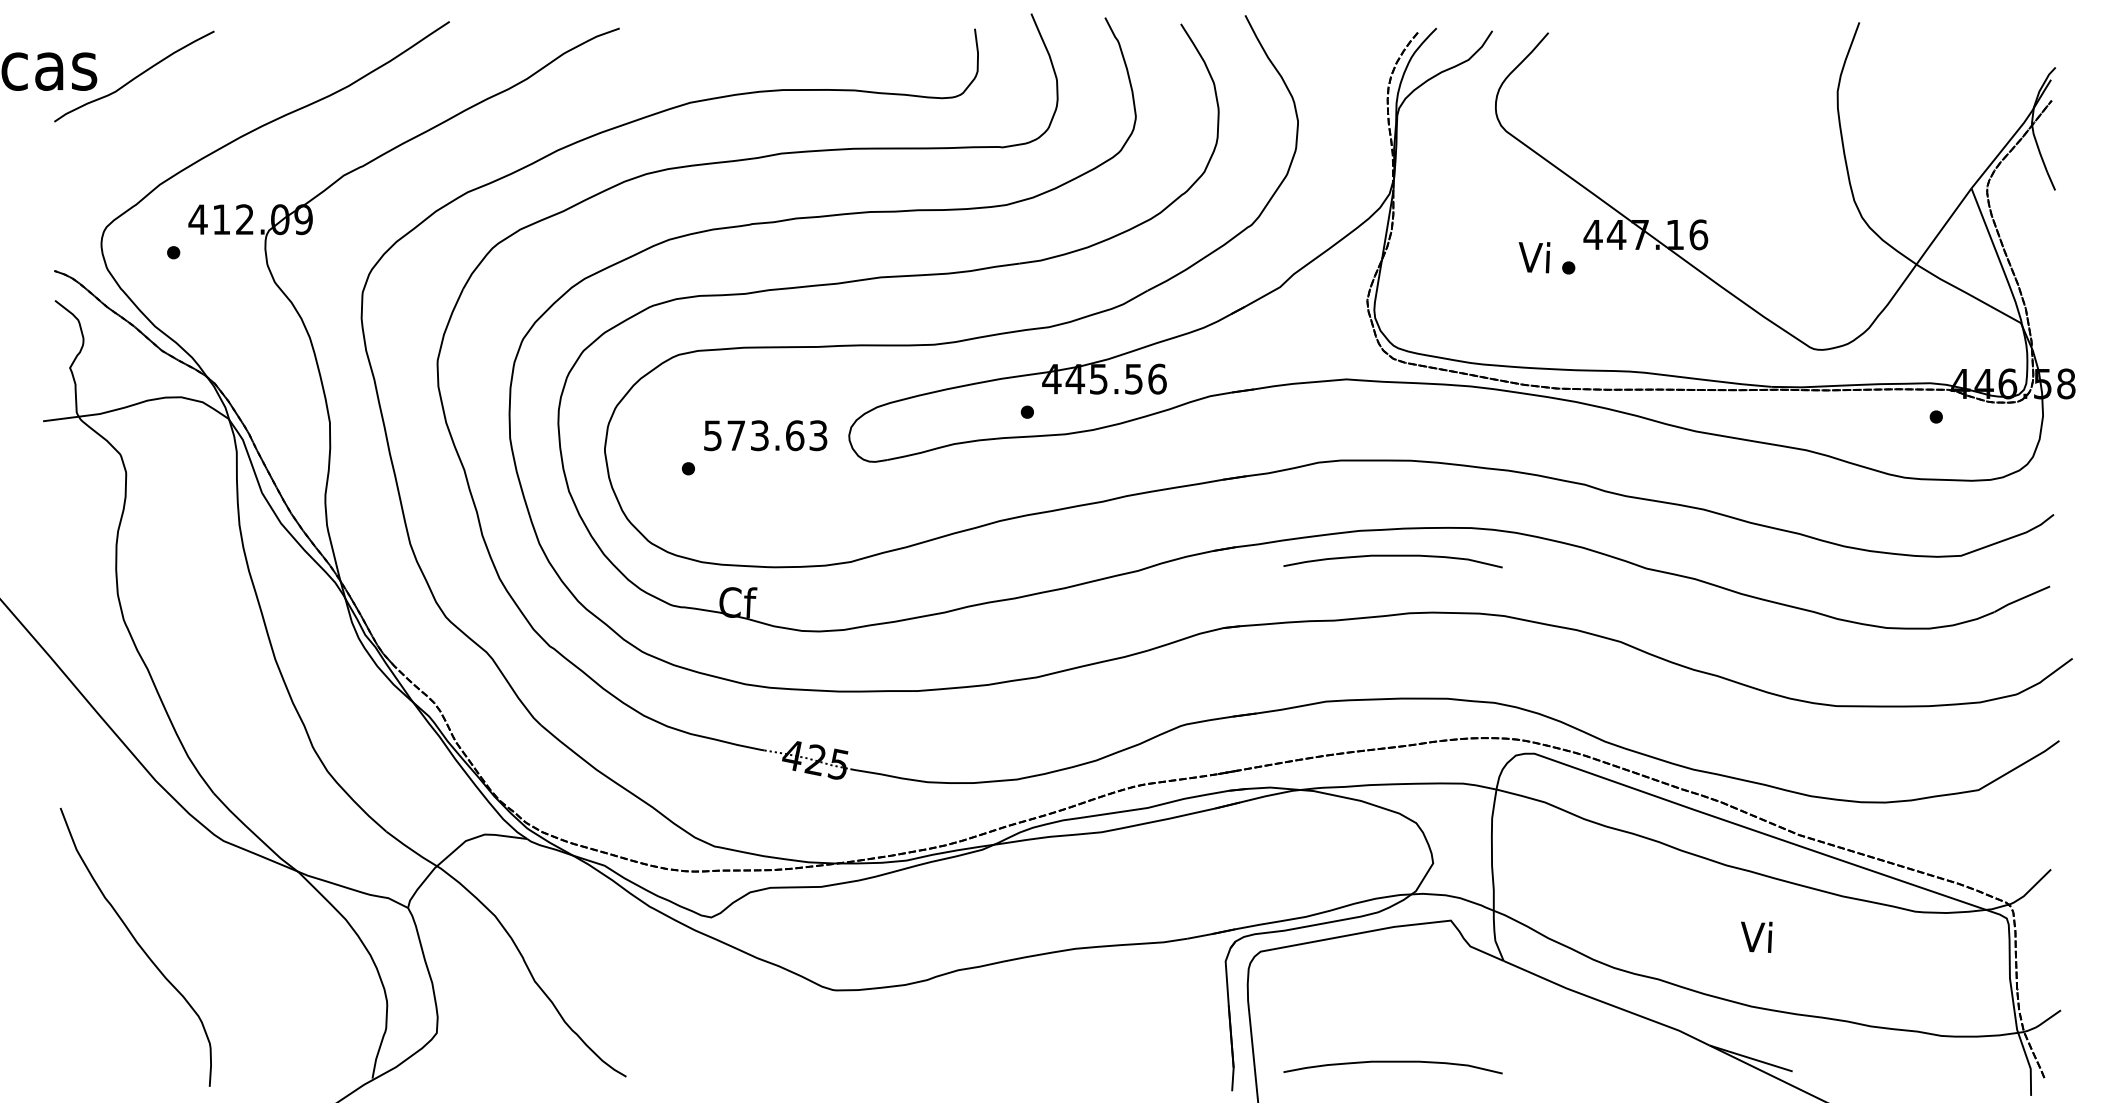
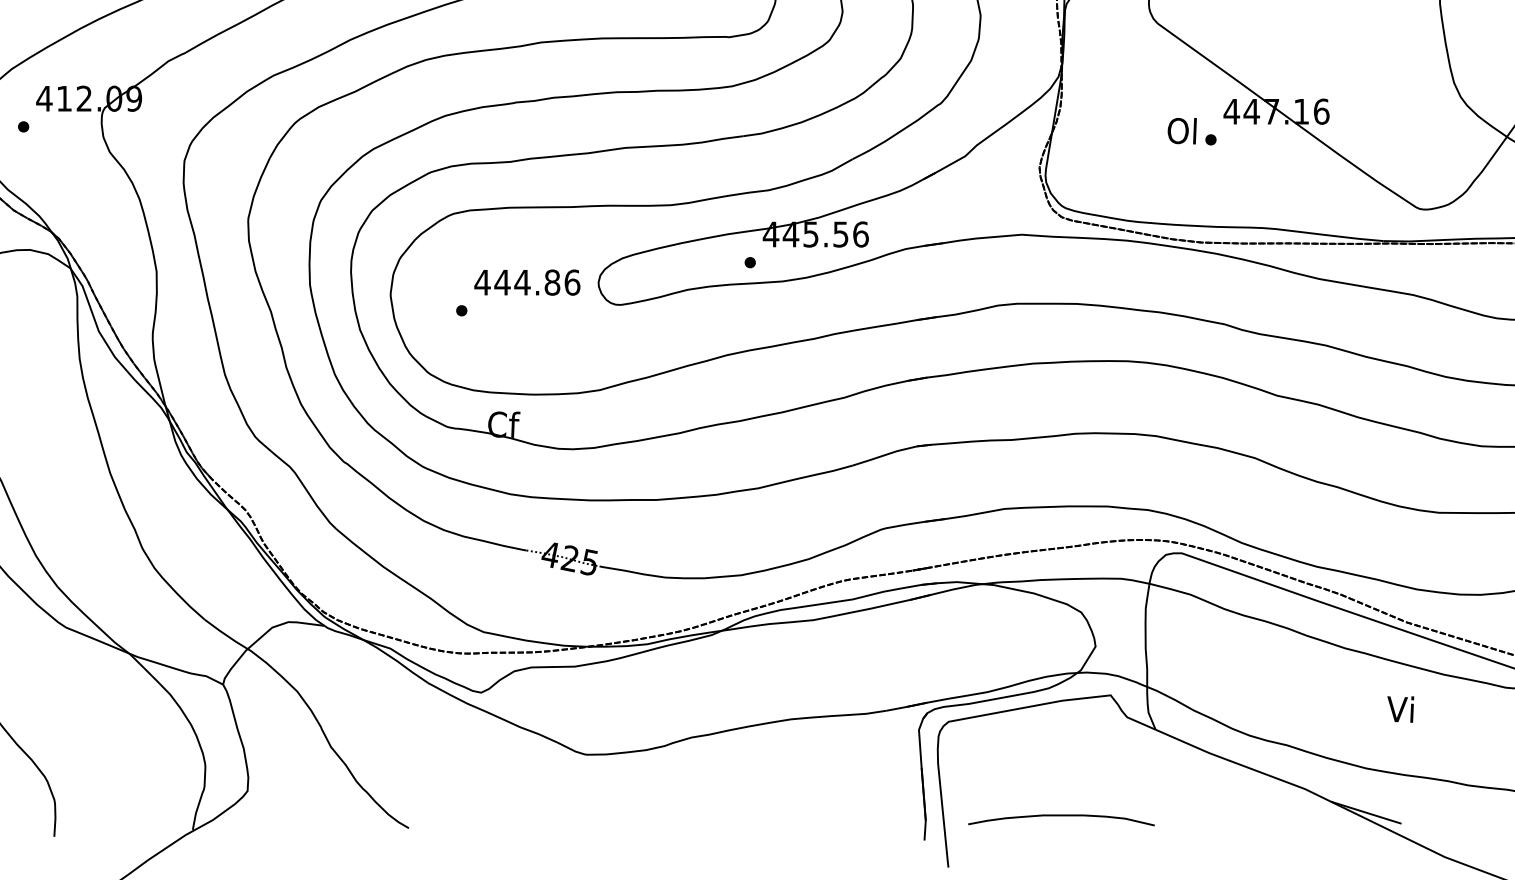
text: (1535, 257) -> (1182, 130), Vi -> Ol
text: (765, 435) -> (527, 282), 573.63 -> 444.86
curve: (1392, 556) -> (1060, 385), removed
text: (1756, 936) -> (1400, 708), moved

